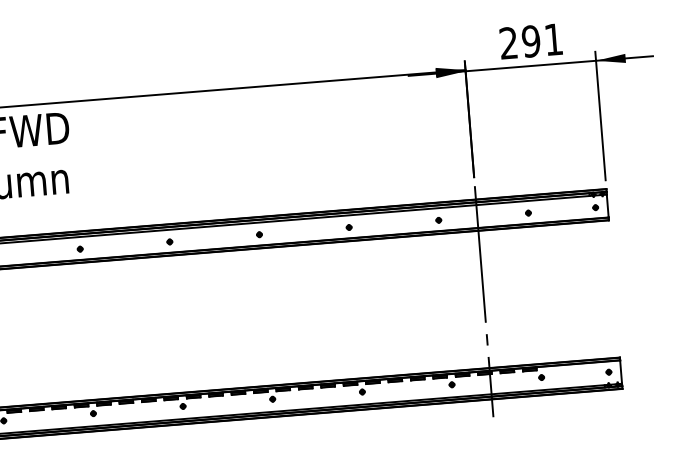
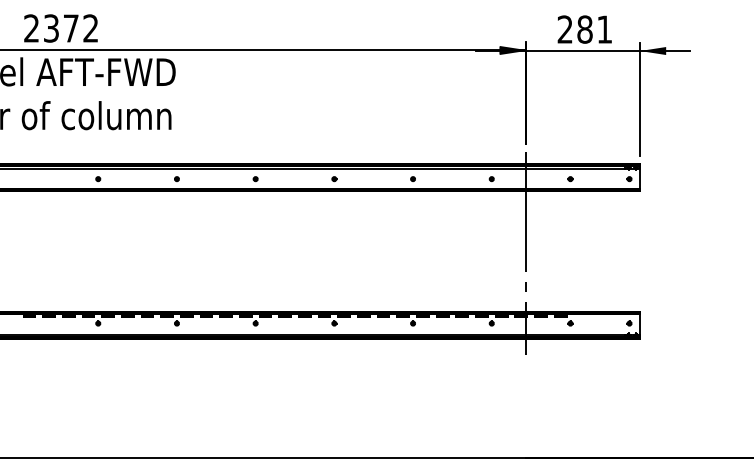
text: (530, 41) -> (584, 29), 291 -> 281

